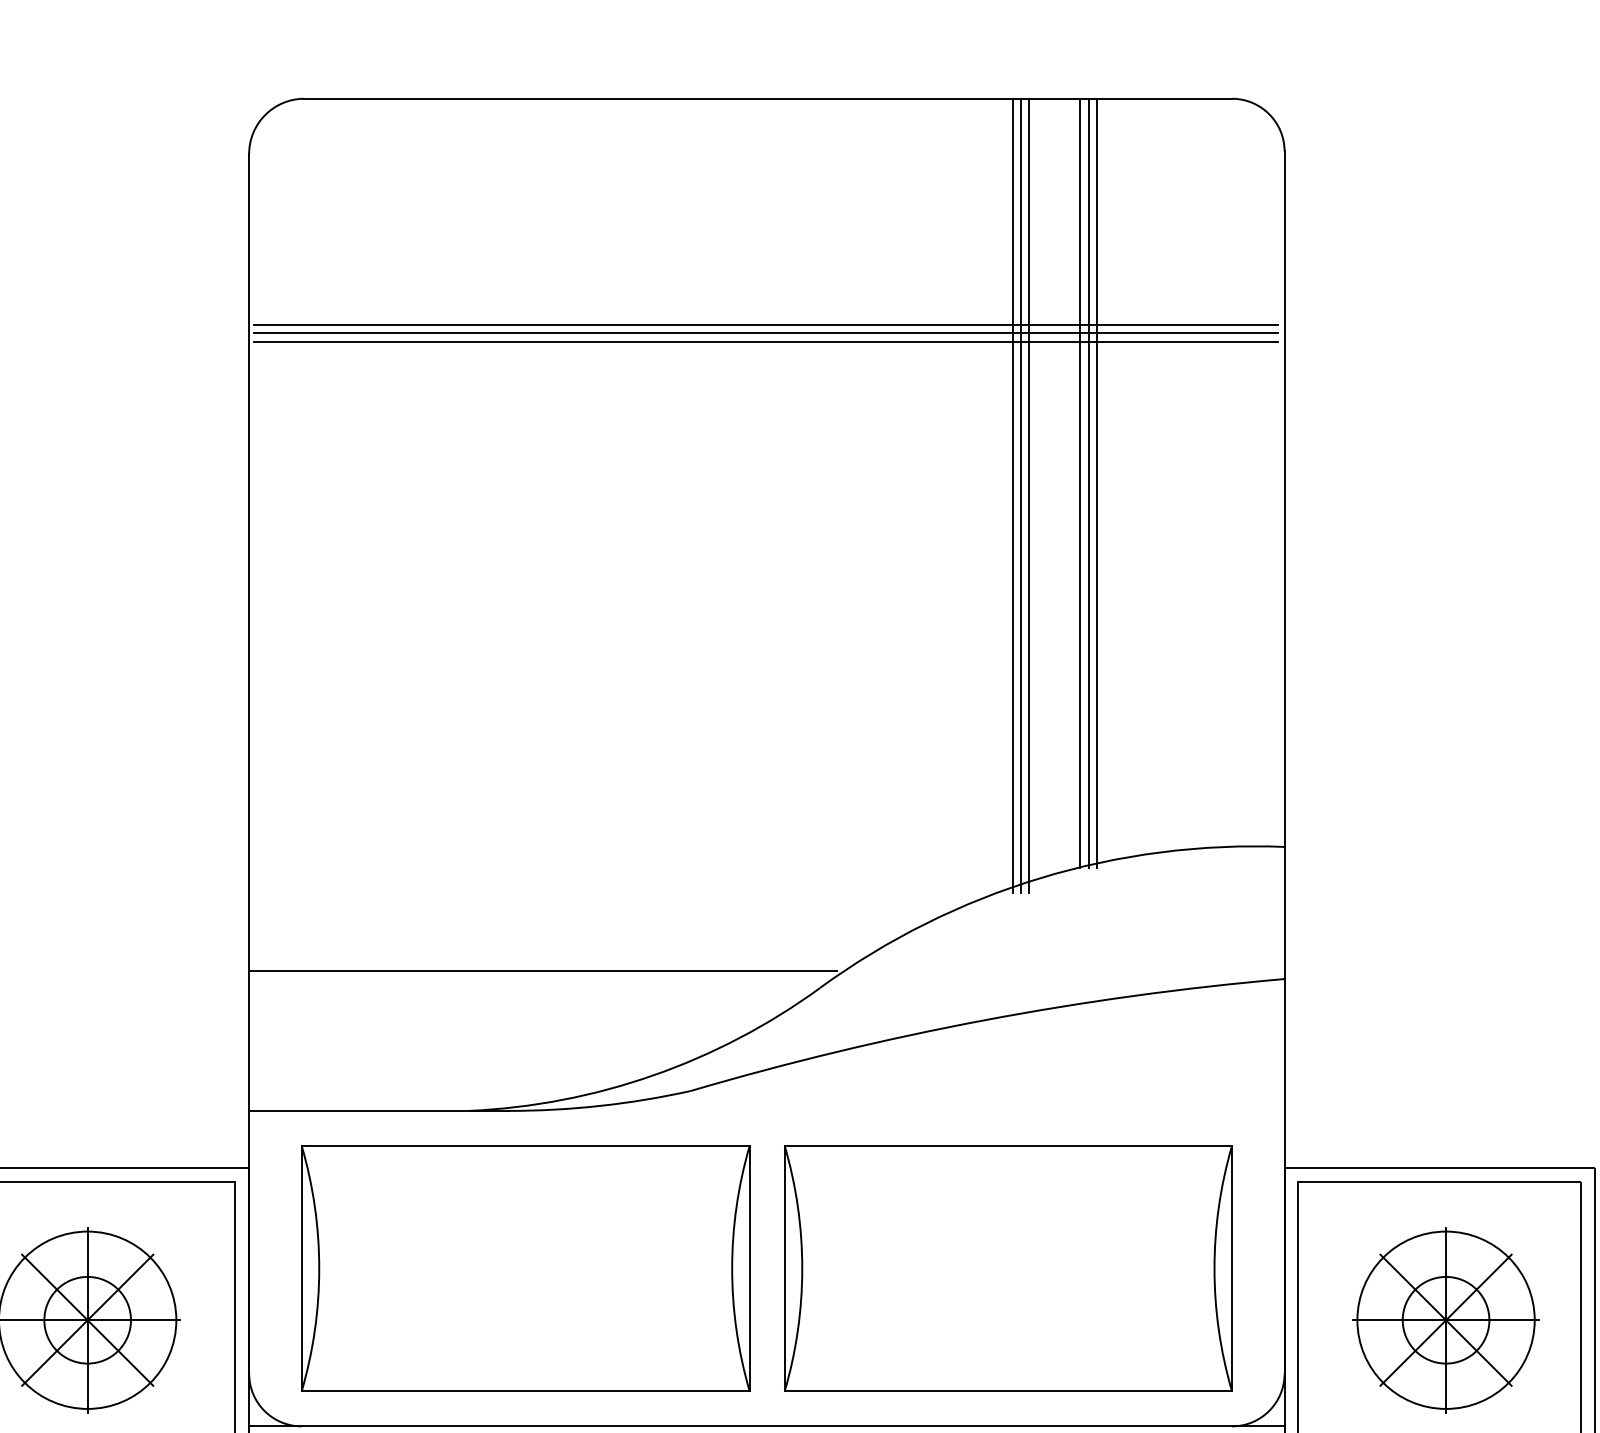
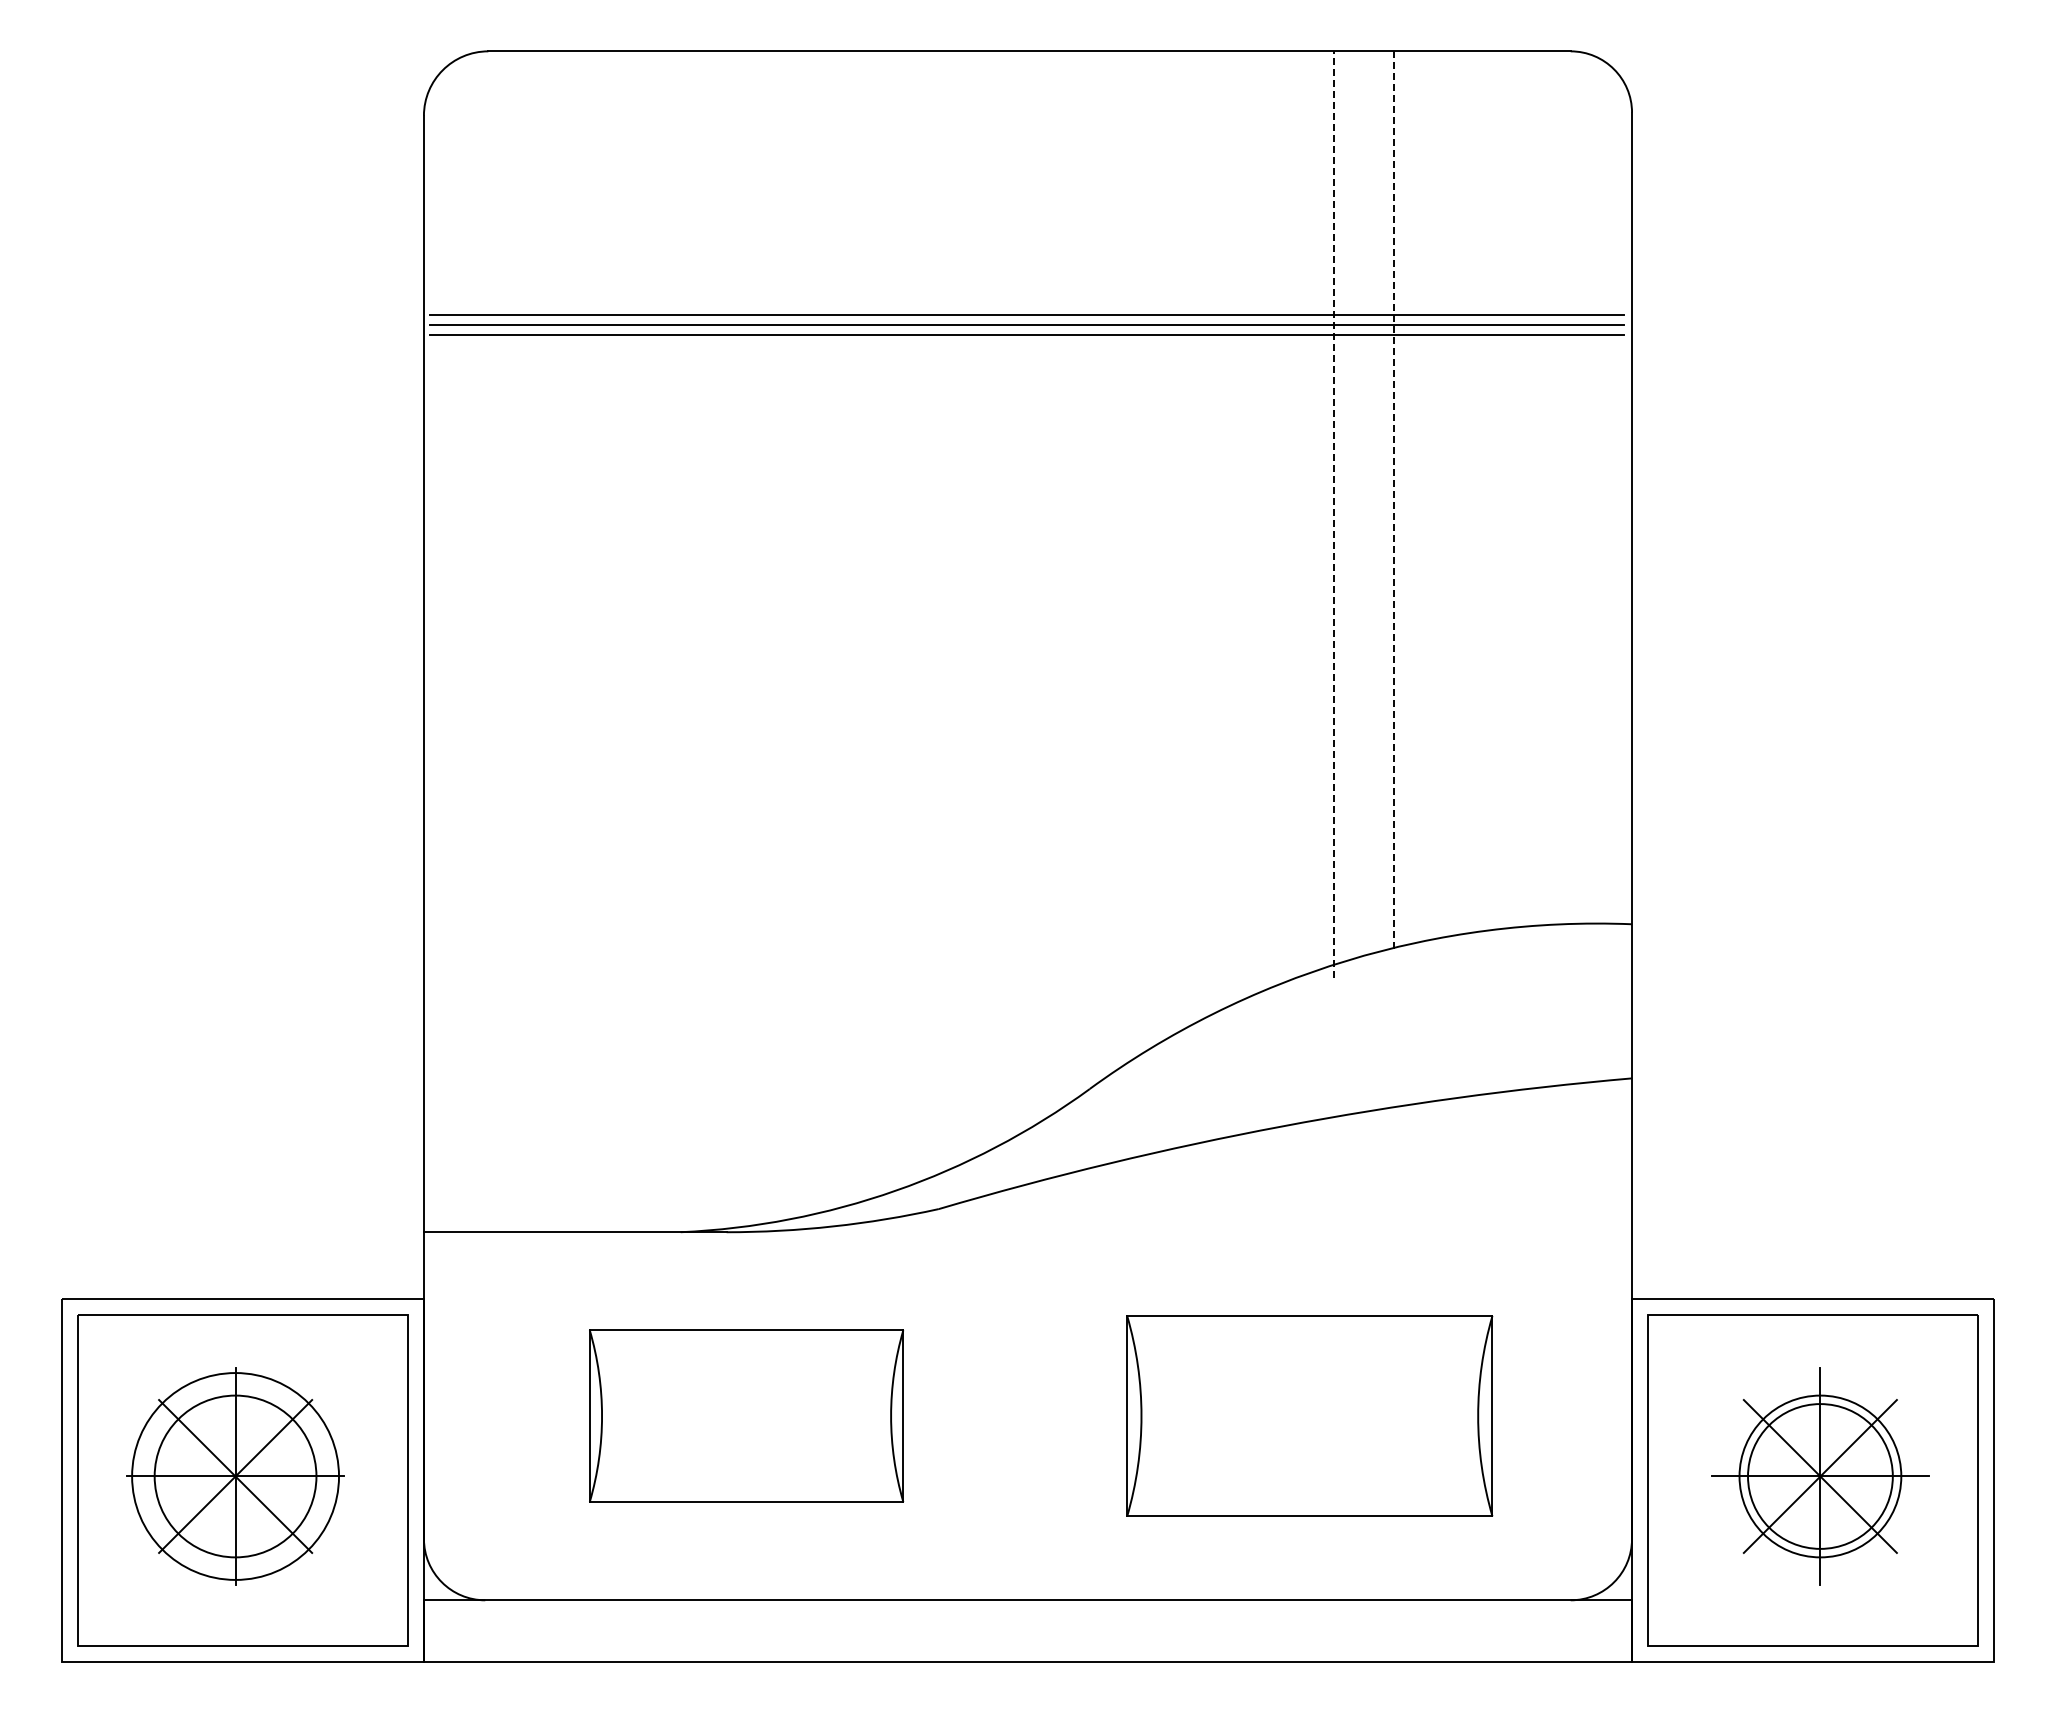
line: (1080, 482) -> (1393, 499), solid -> dashed
line: (1088, 482) -> (1403, 499), removed
line: (1097, 482) -> (1413, 499), removed
line: (1012, 495) -> (1314, 514), removed
line: (1021, 495) -> (1324, 514), removed
line: (1029, 495) -> (1334, 514), solid -> dashed
line: (542, 970) -> (766, 1068), removed
part: (525, 1267) -> (746, 1415), size x0.6
part: (1008, 1267) -> (1309, 1415), size x0.7
circle: (87, 1320) -> (235, 1476), size x1.6
circle: (1445, 1320) -> (1819, 1476), size x0.7
circle: (1445, 1320) -> (1819, 1476), size x1.6

